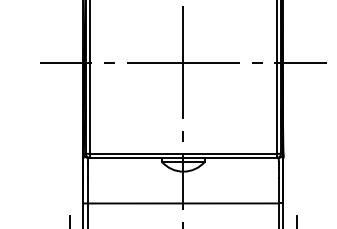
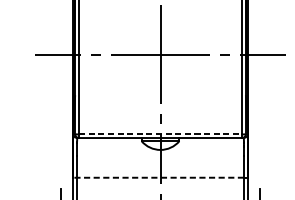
line: (183, 153) -> (160, 134), solid -> dashed
line: (181, 203) -> (158, 177), solid -> dashed

